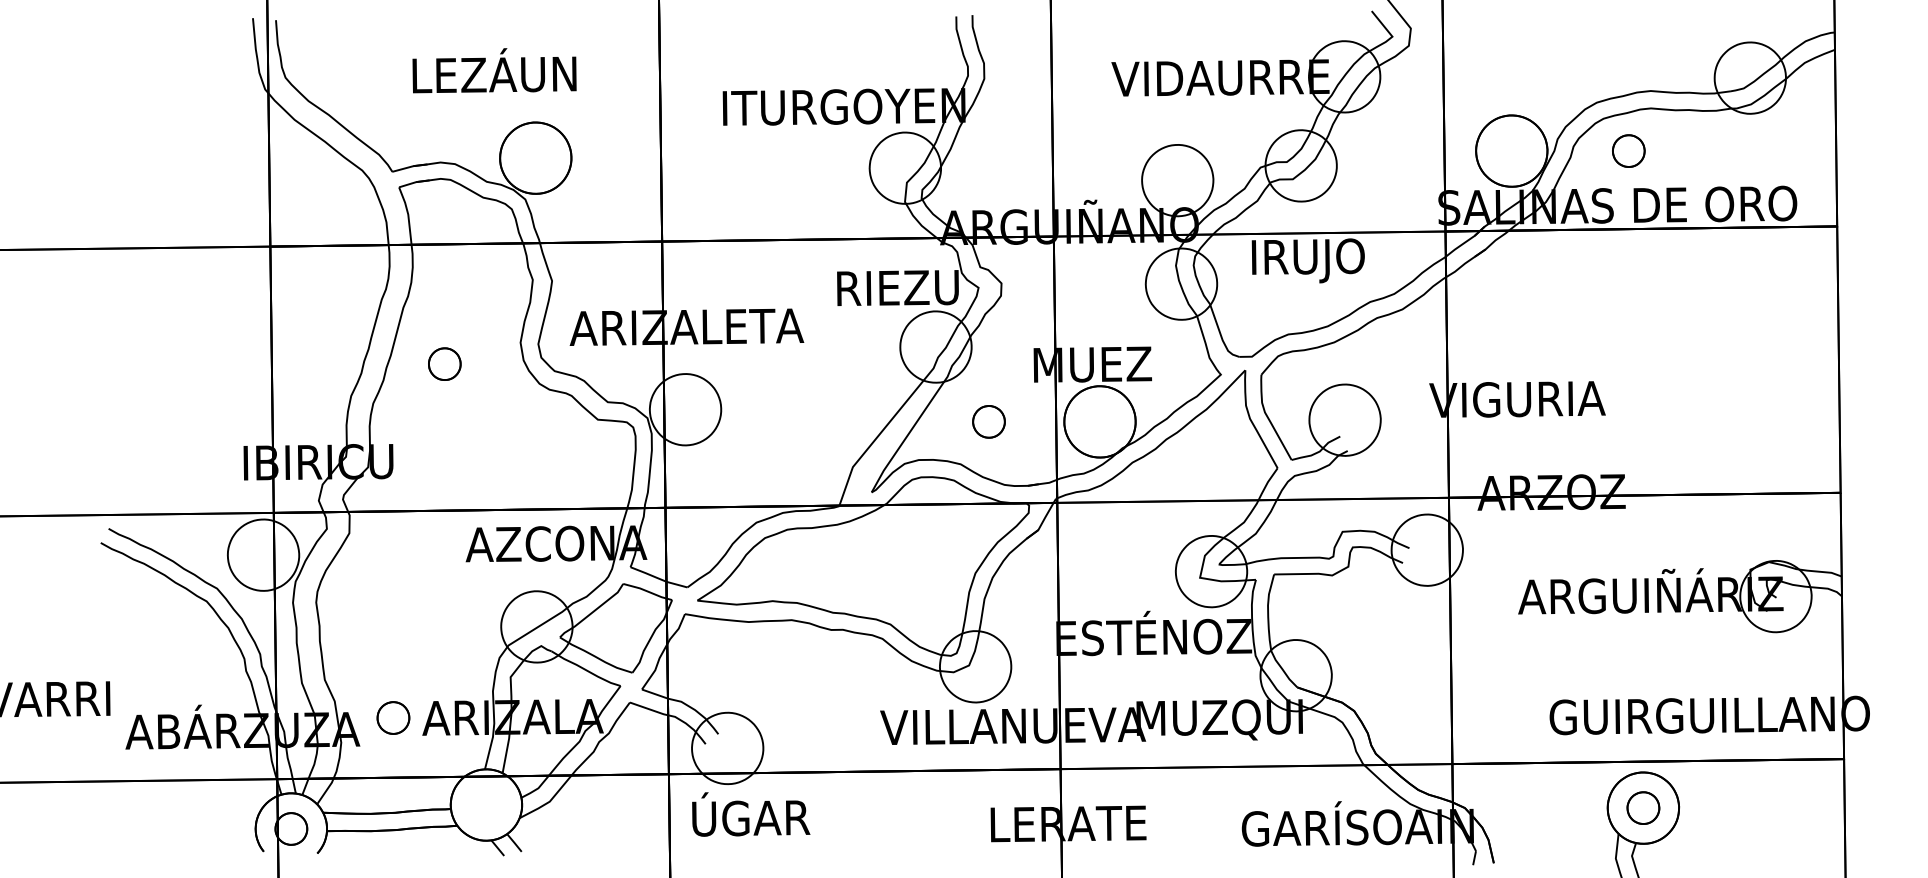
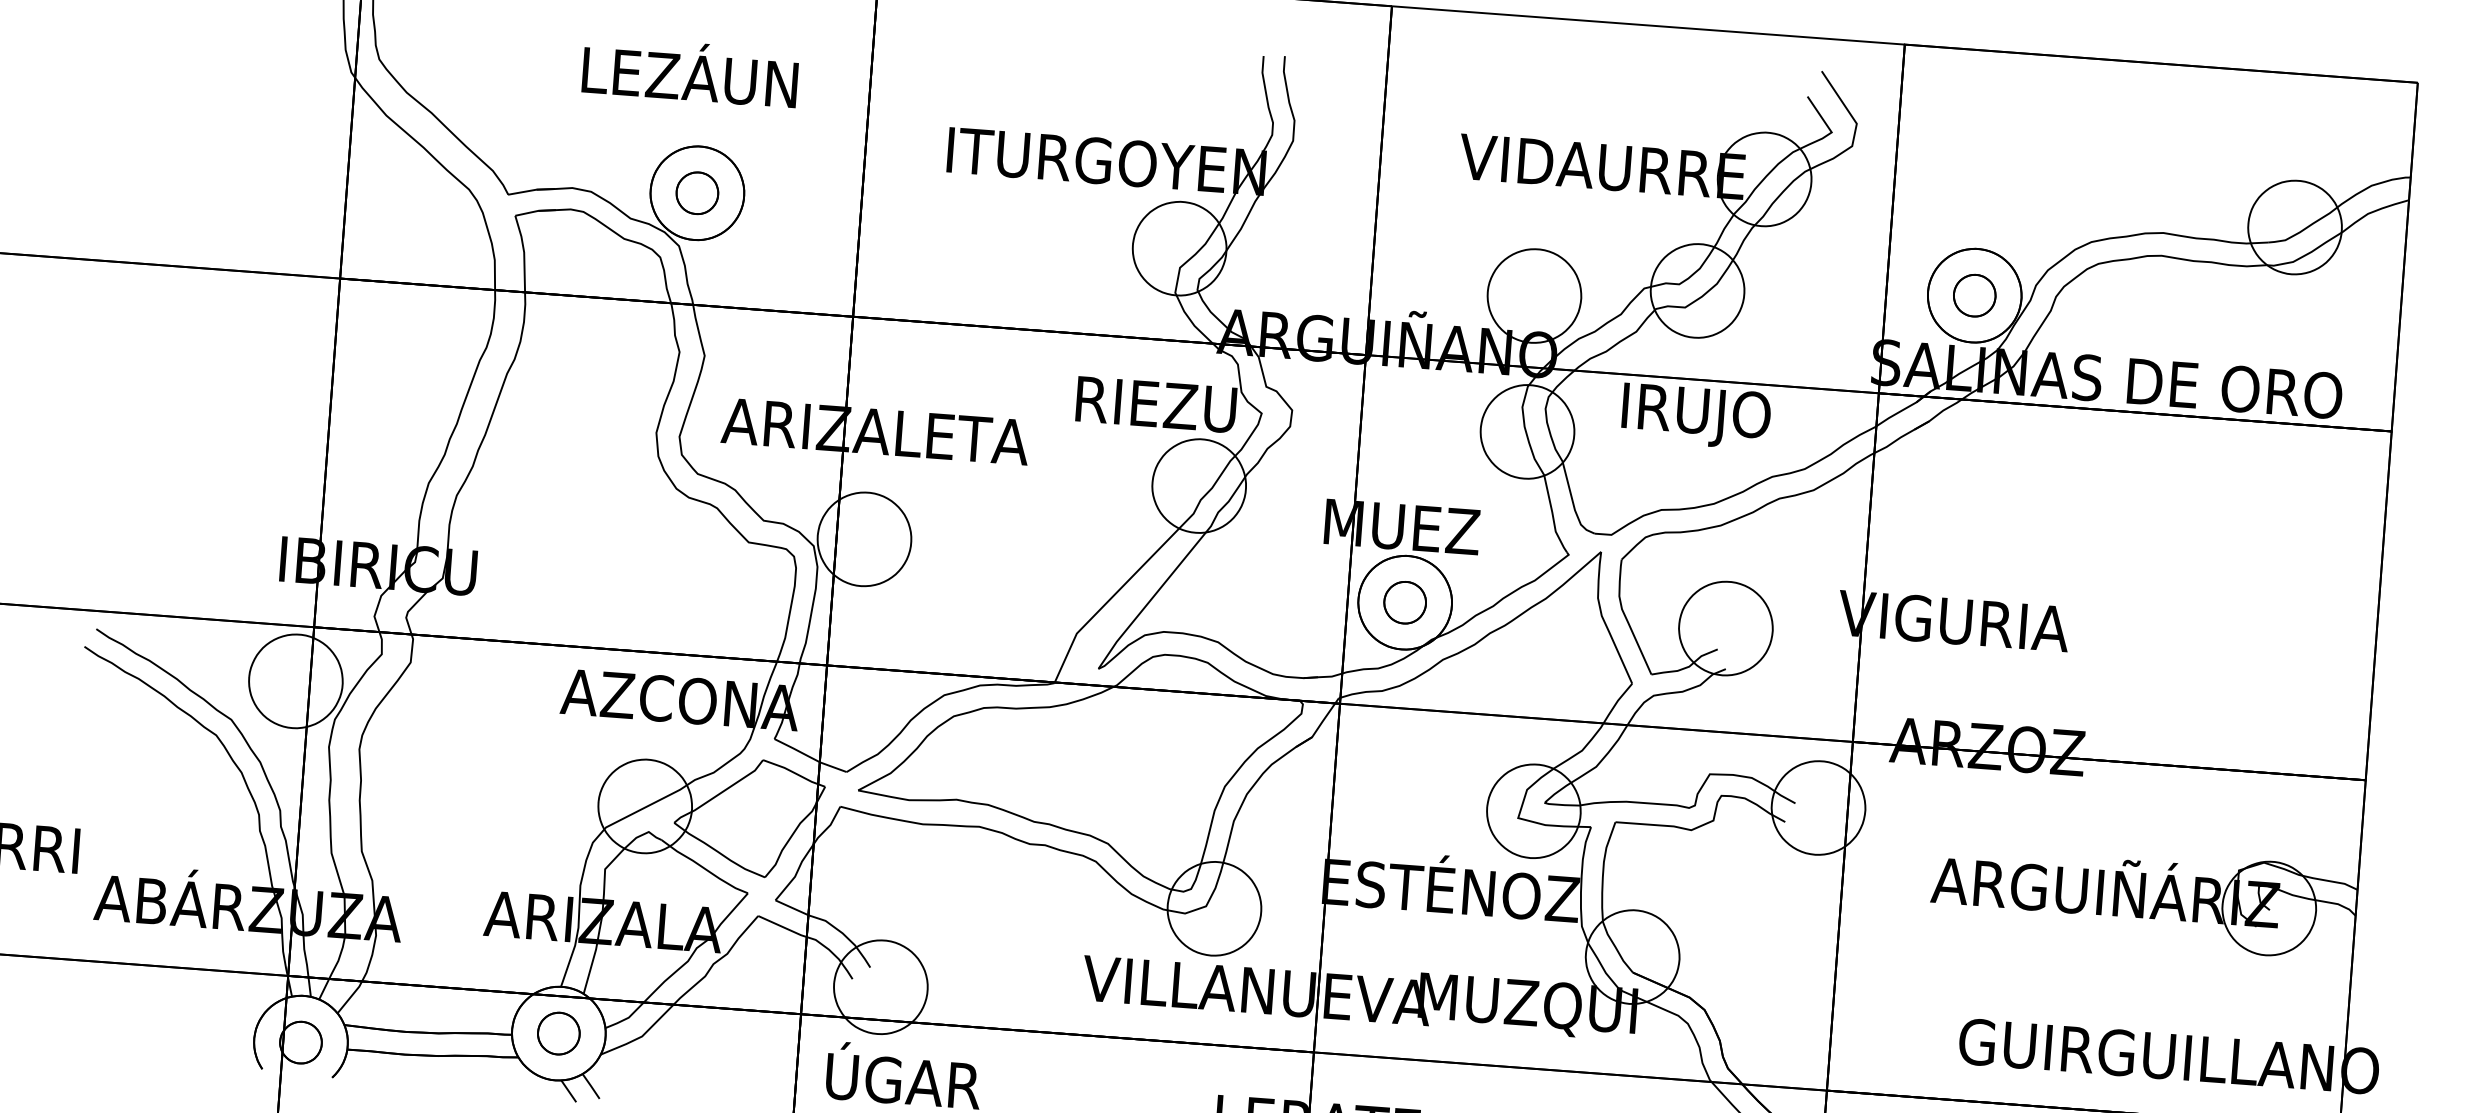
text: (494, 70) -> (690, 71), moved
part: (1628, 150) -> (1974, 294), moved
part: (444, 363) -> (697, 192), moved
part: (988, 421) -> (1404, 602), moved
part: (393, 717) -> (558, 1032), moved

